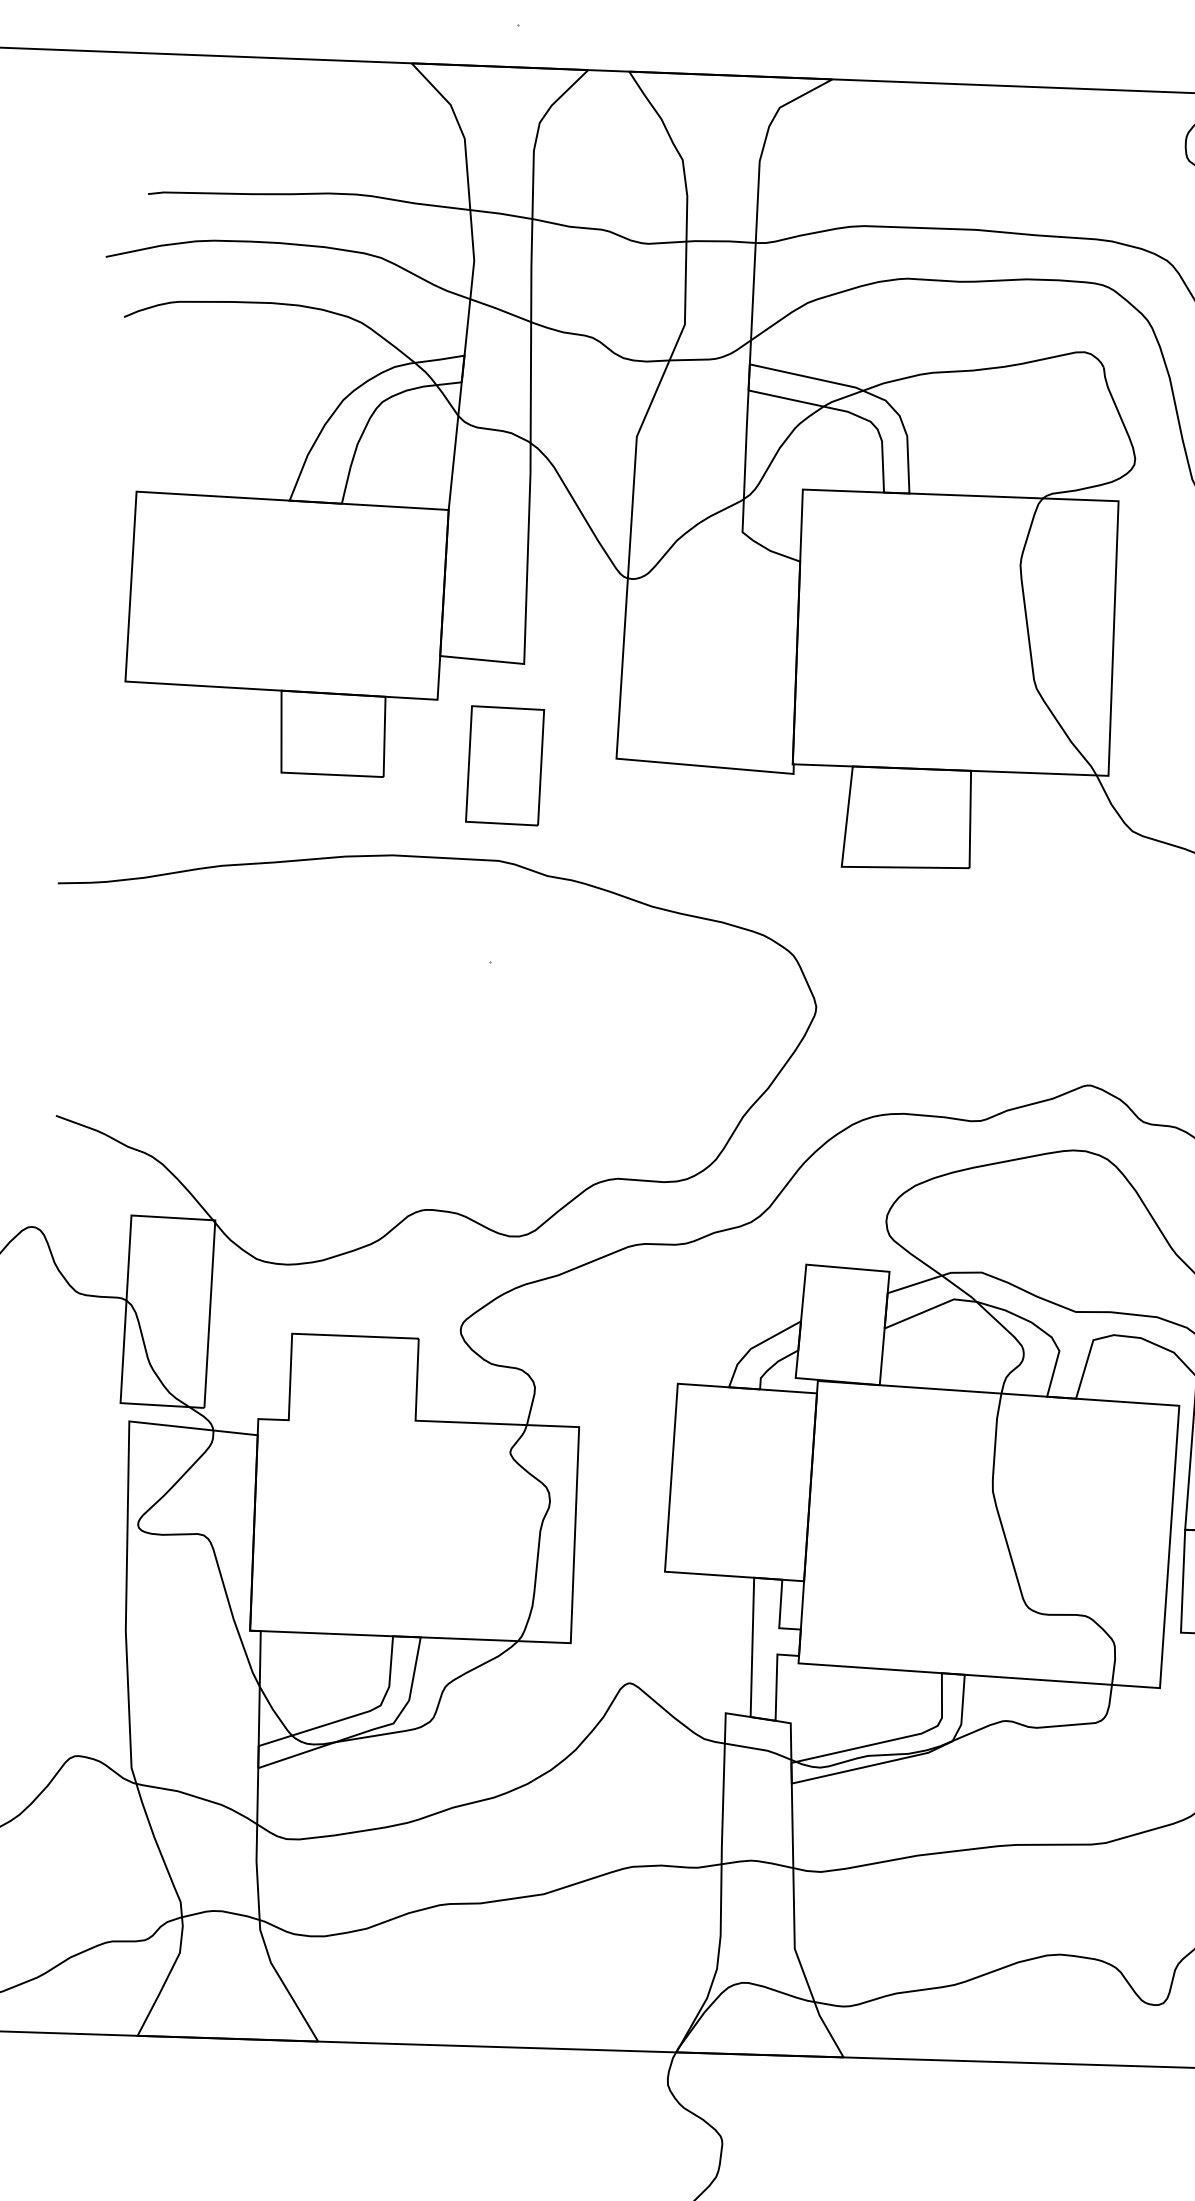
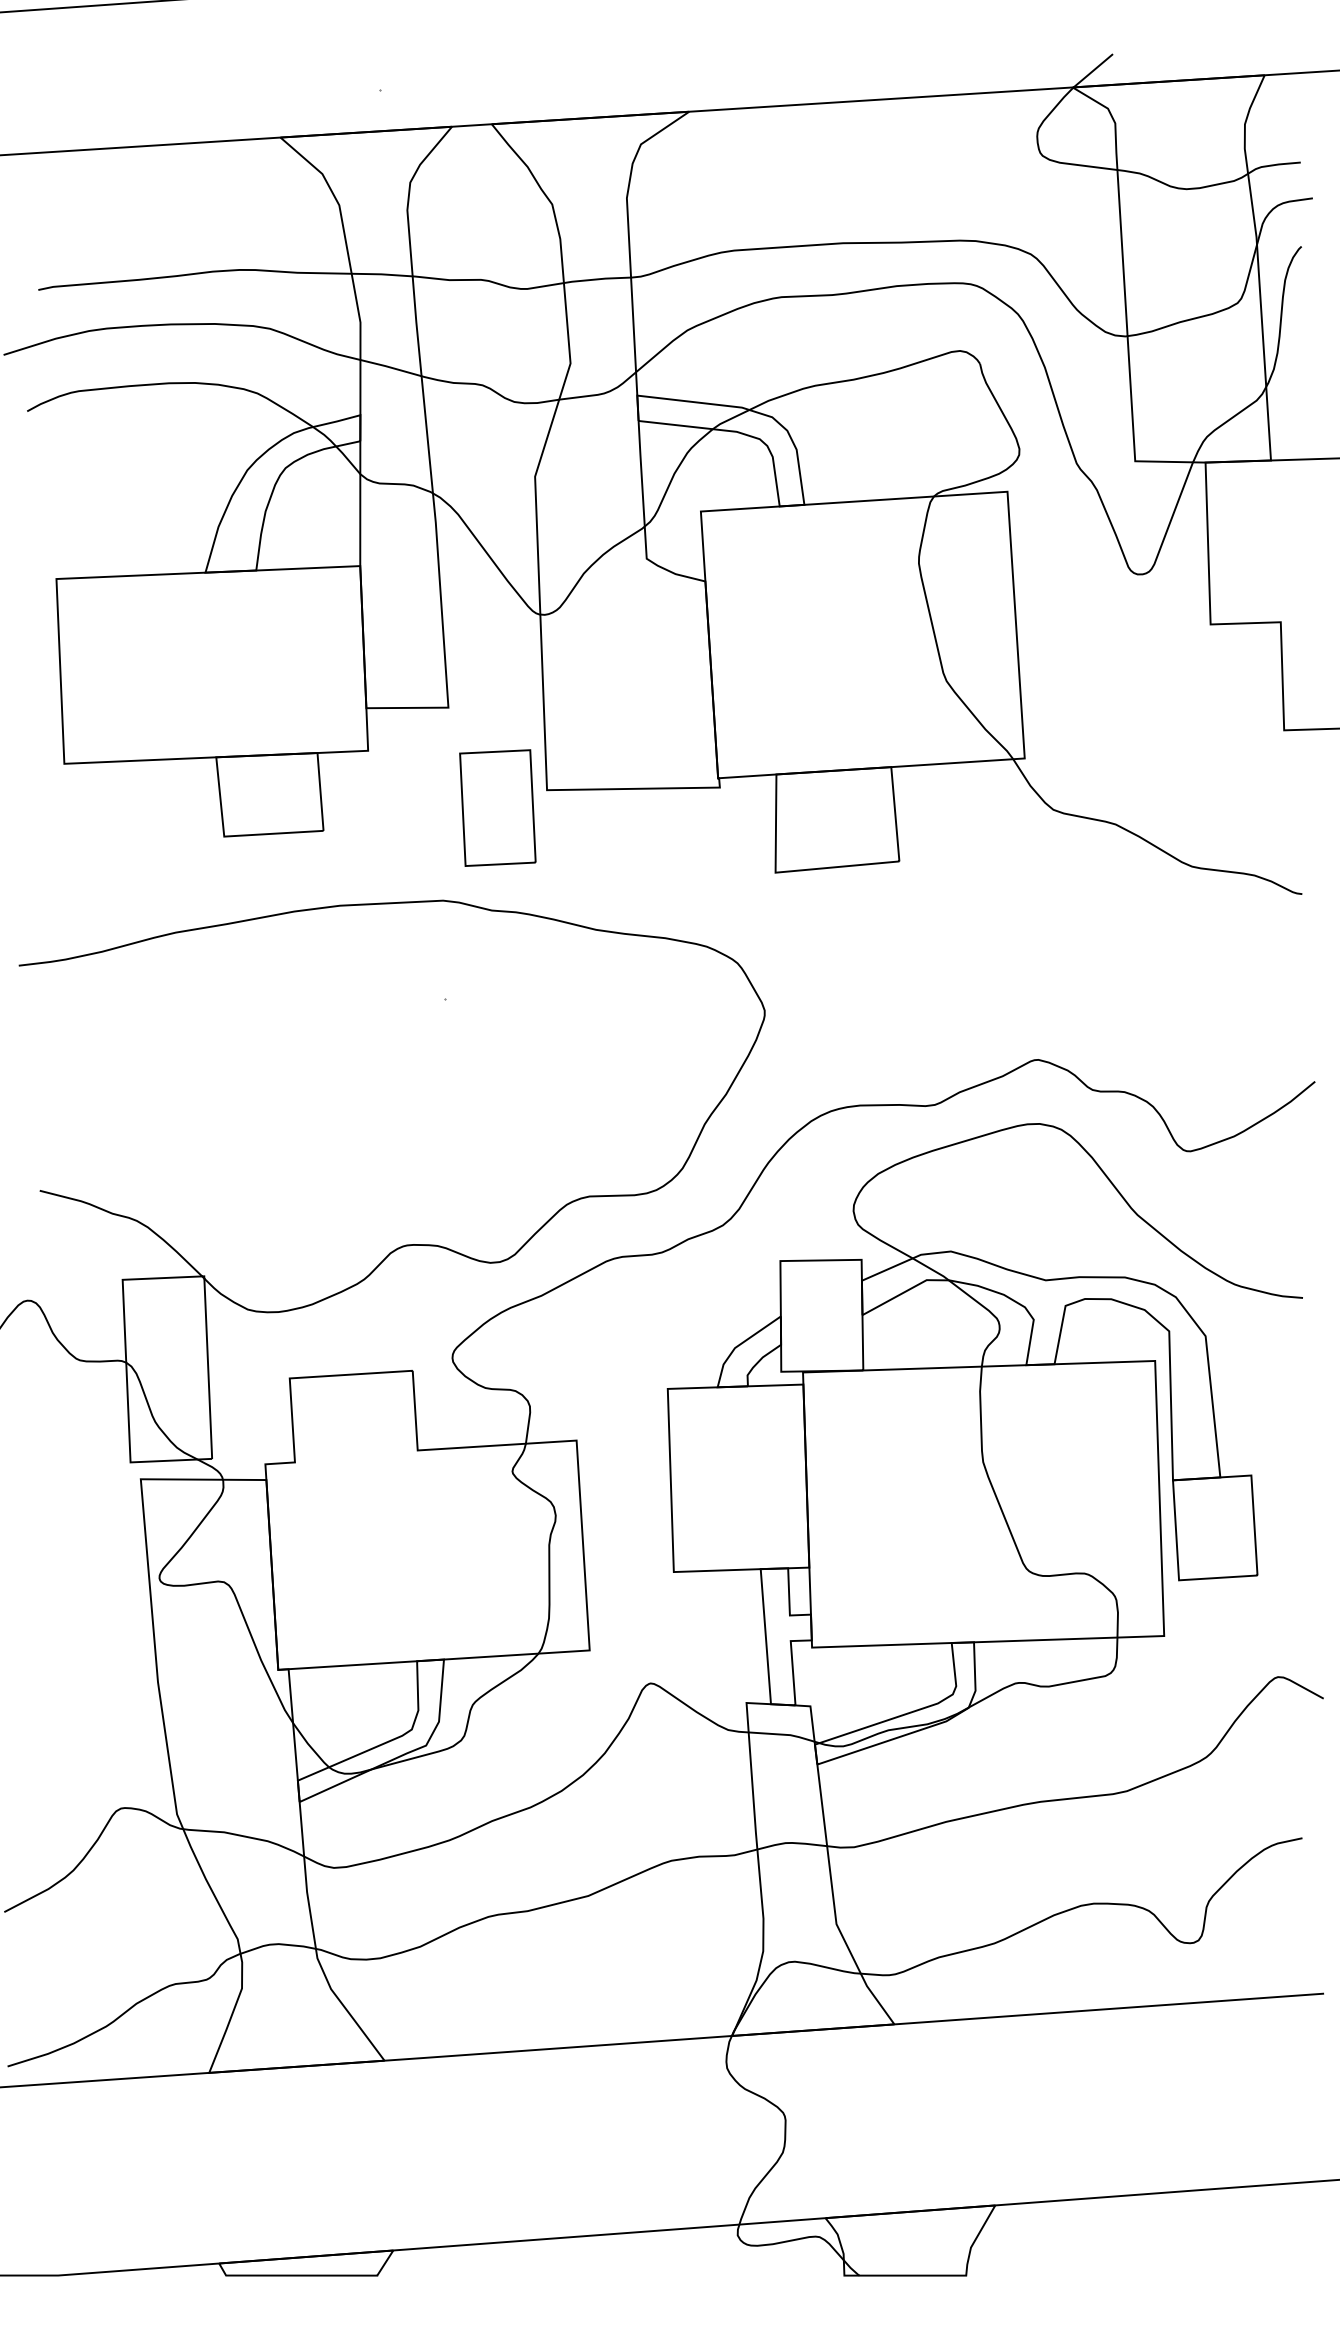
part: (504, 765) -> (497, 807), moved

